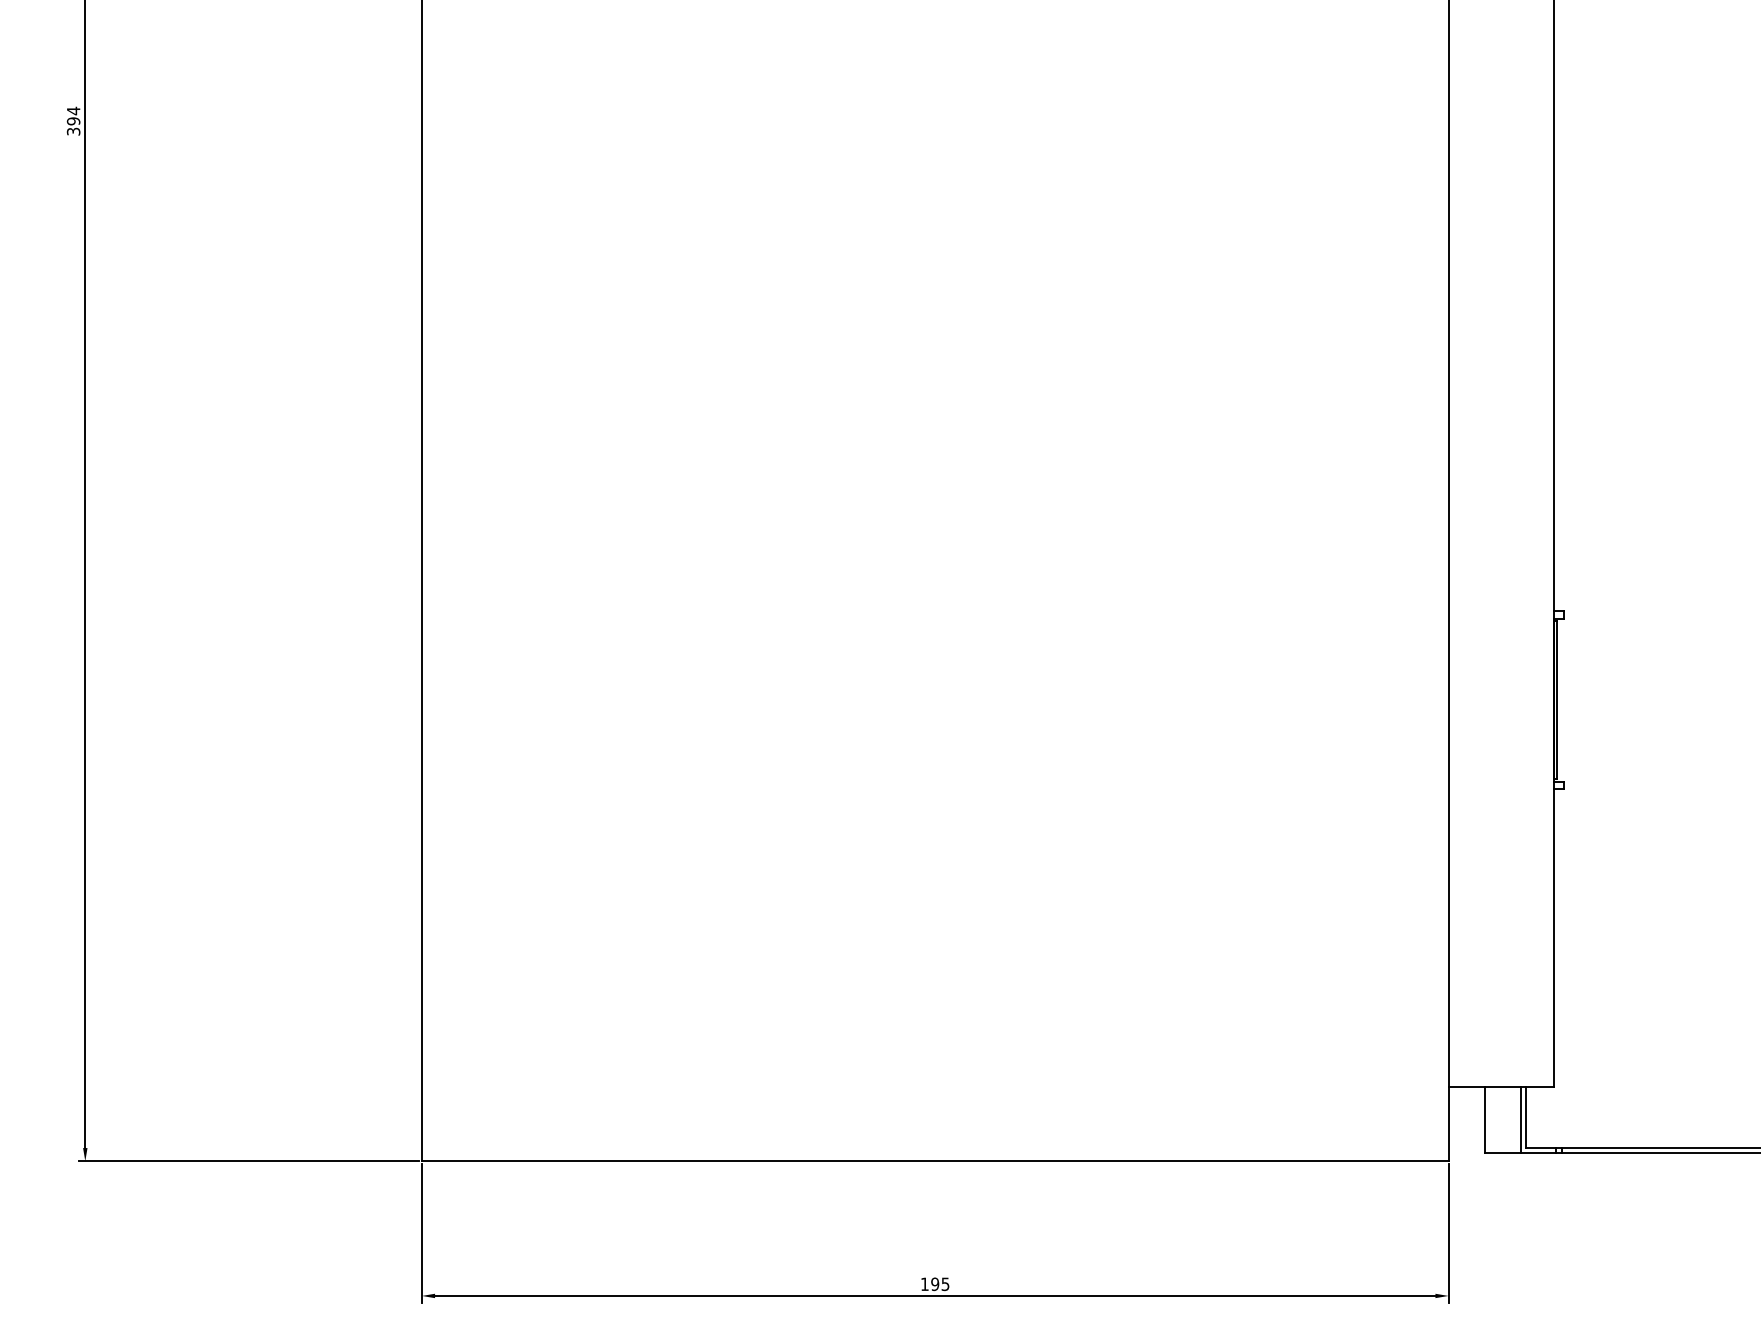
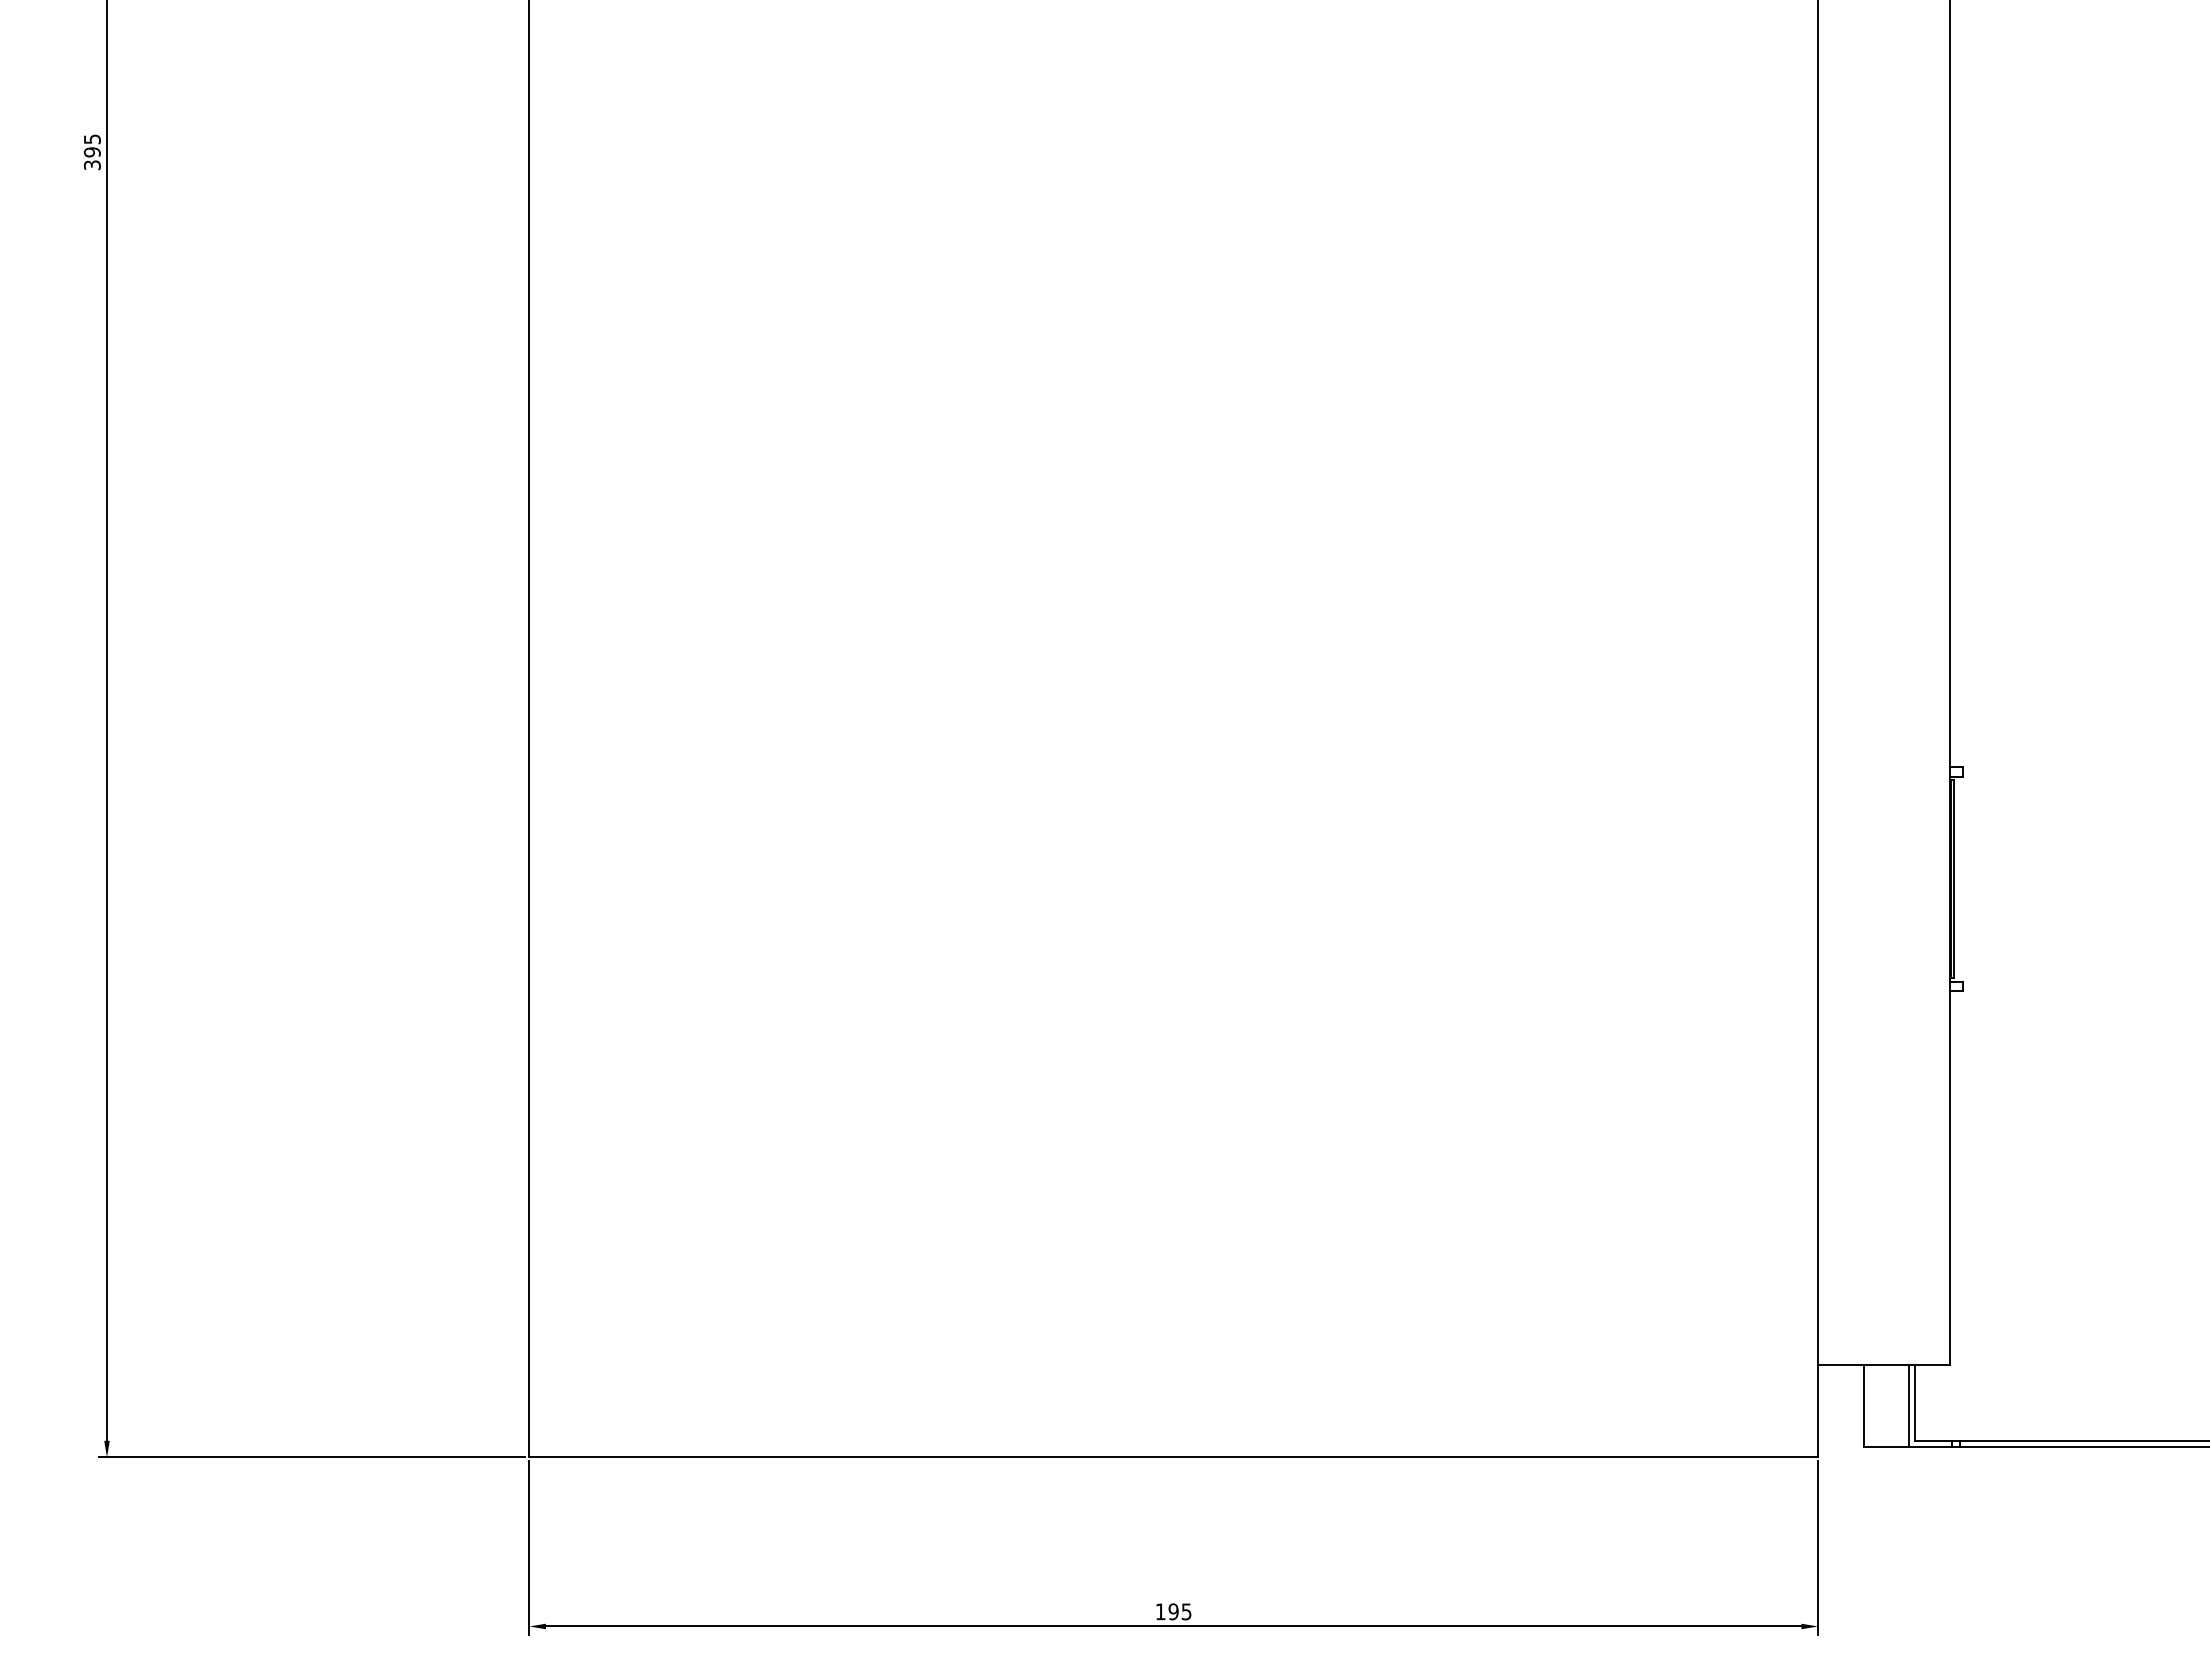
text: (73, 111) -> (92, 139), 394 -> 395

